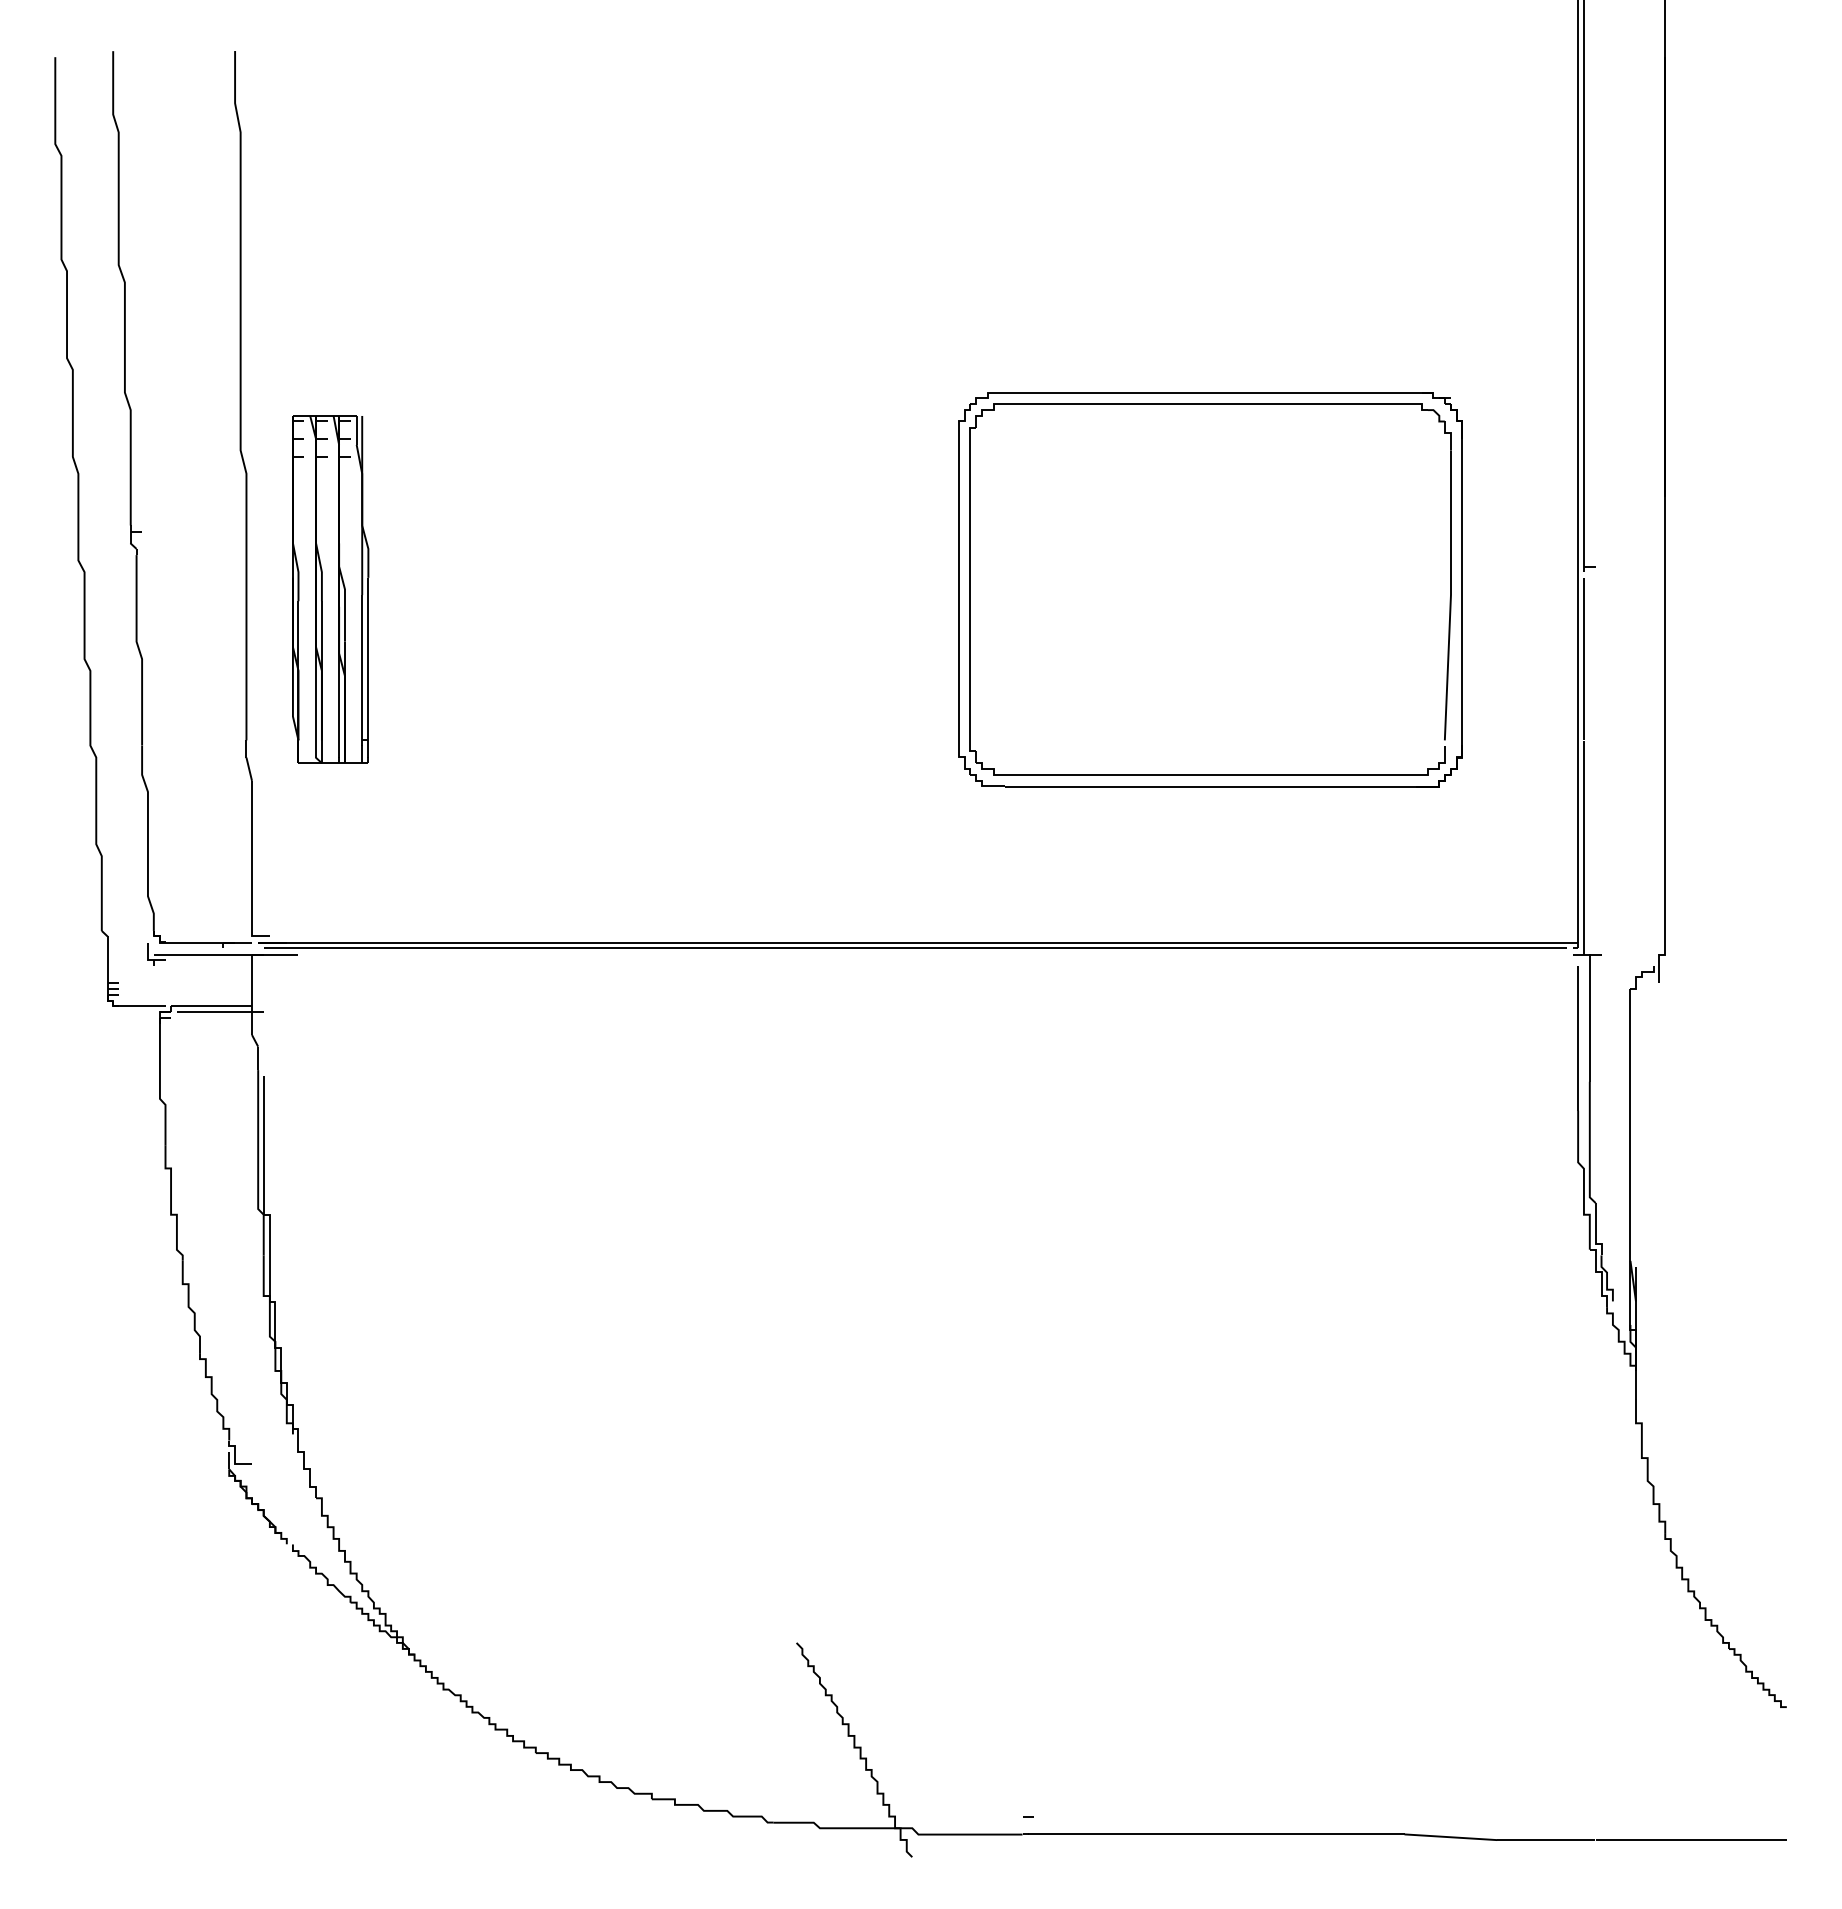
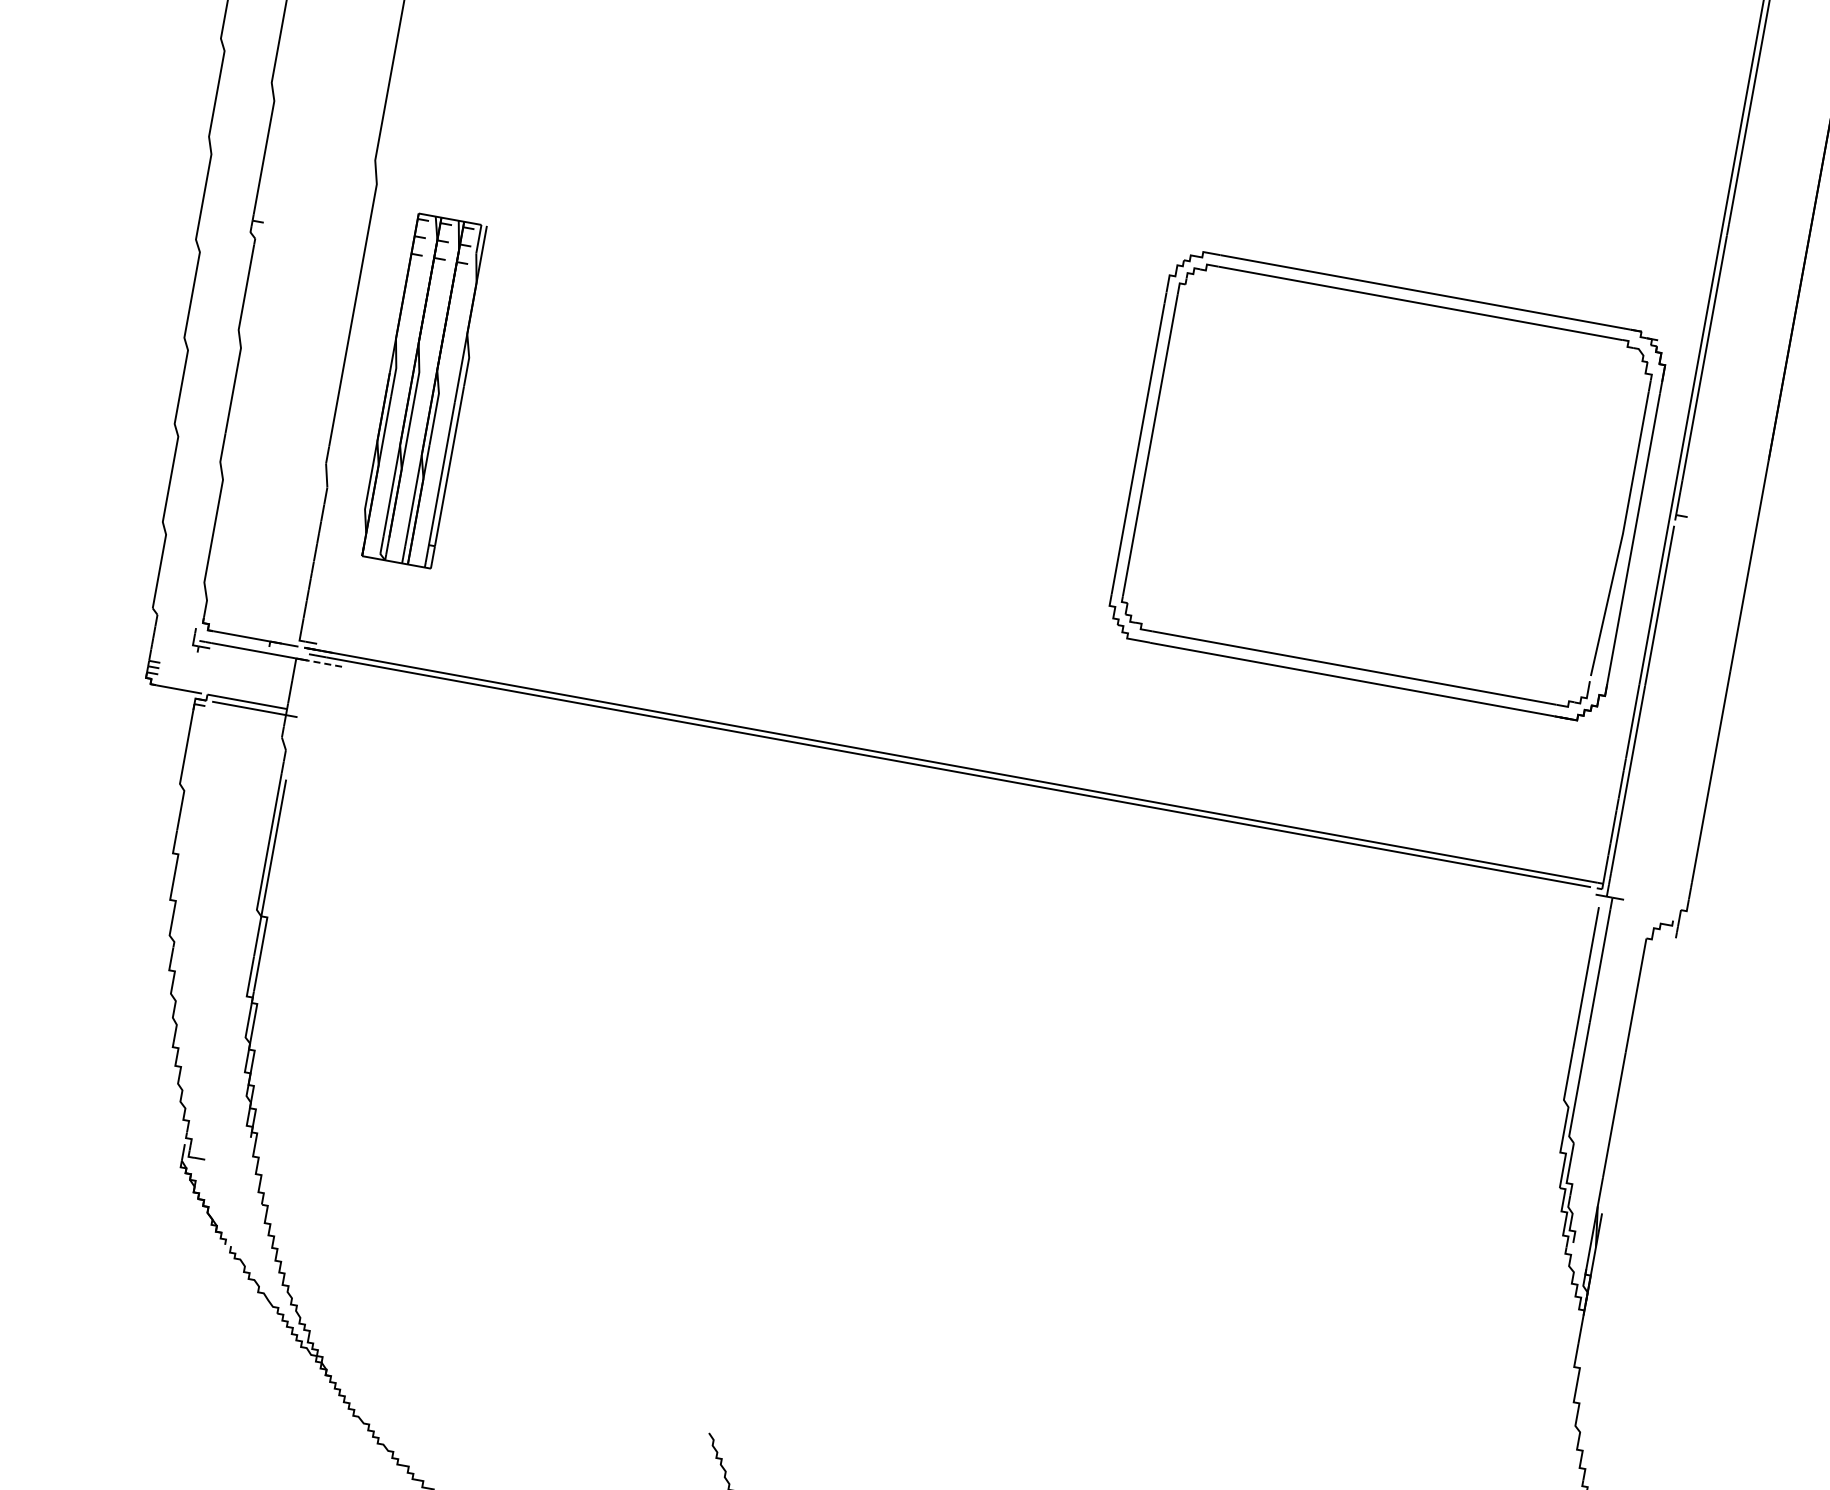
part: (330, 589) -> (424, 390), moved
part: (1210, 589) -> (1387, 485), moved
line: (280, 954) -> (324, 663), solid -> dashed

